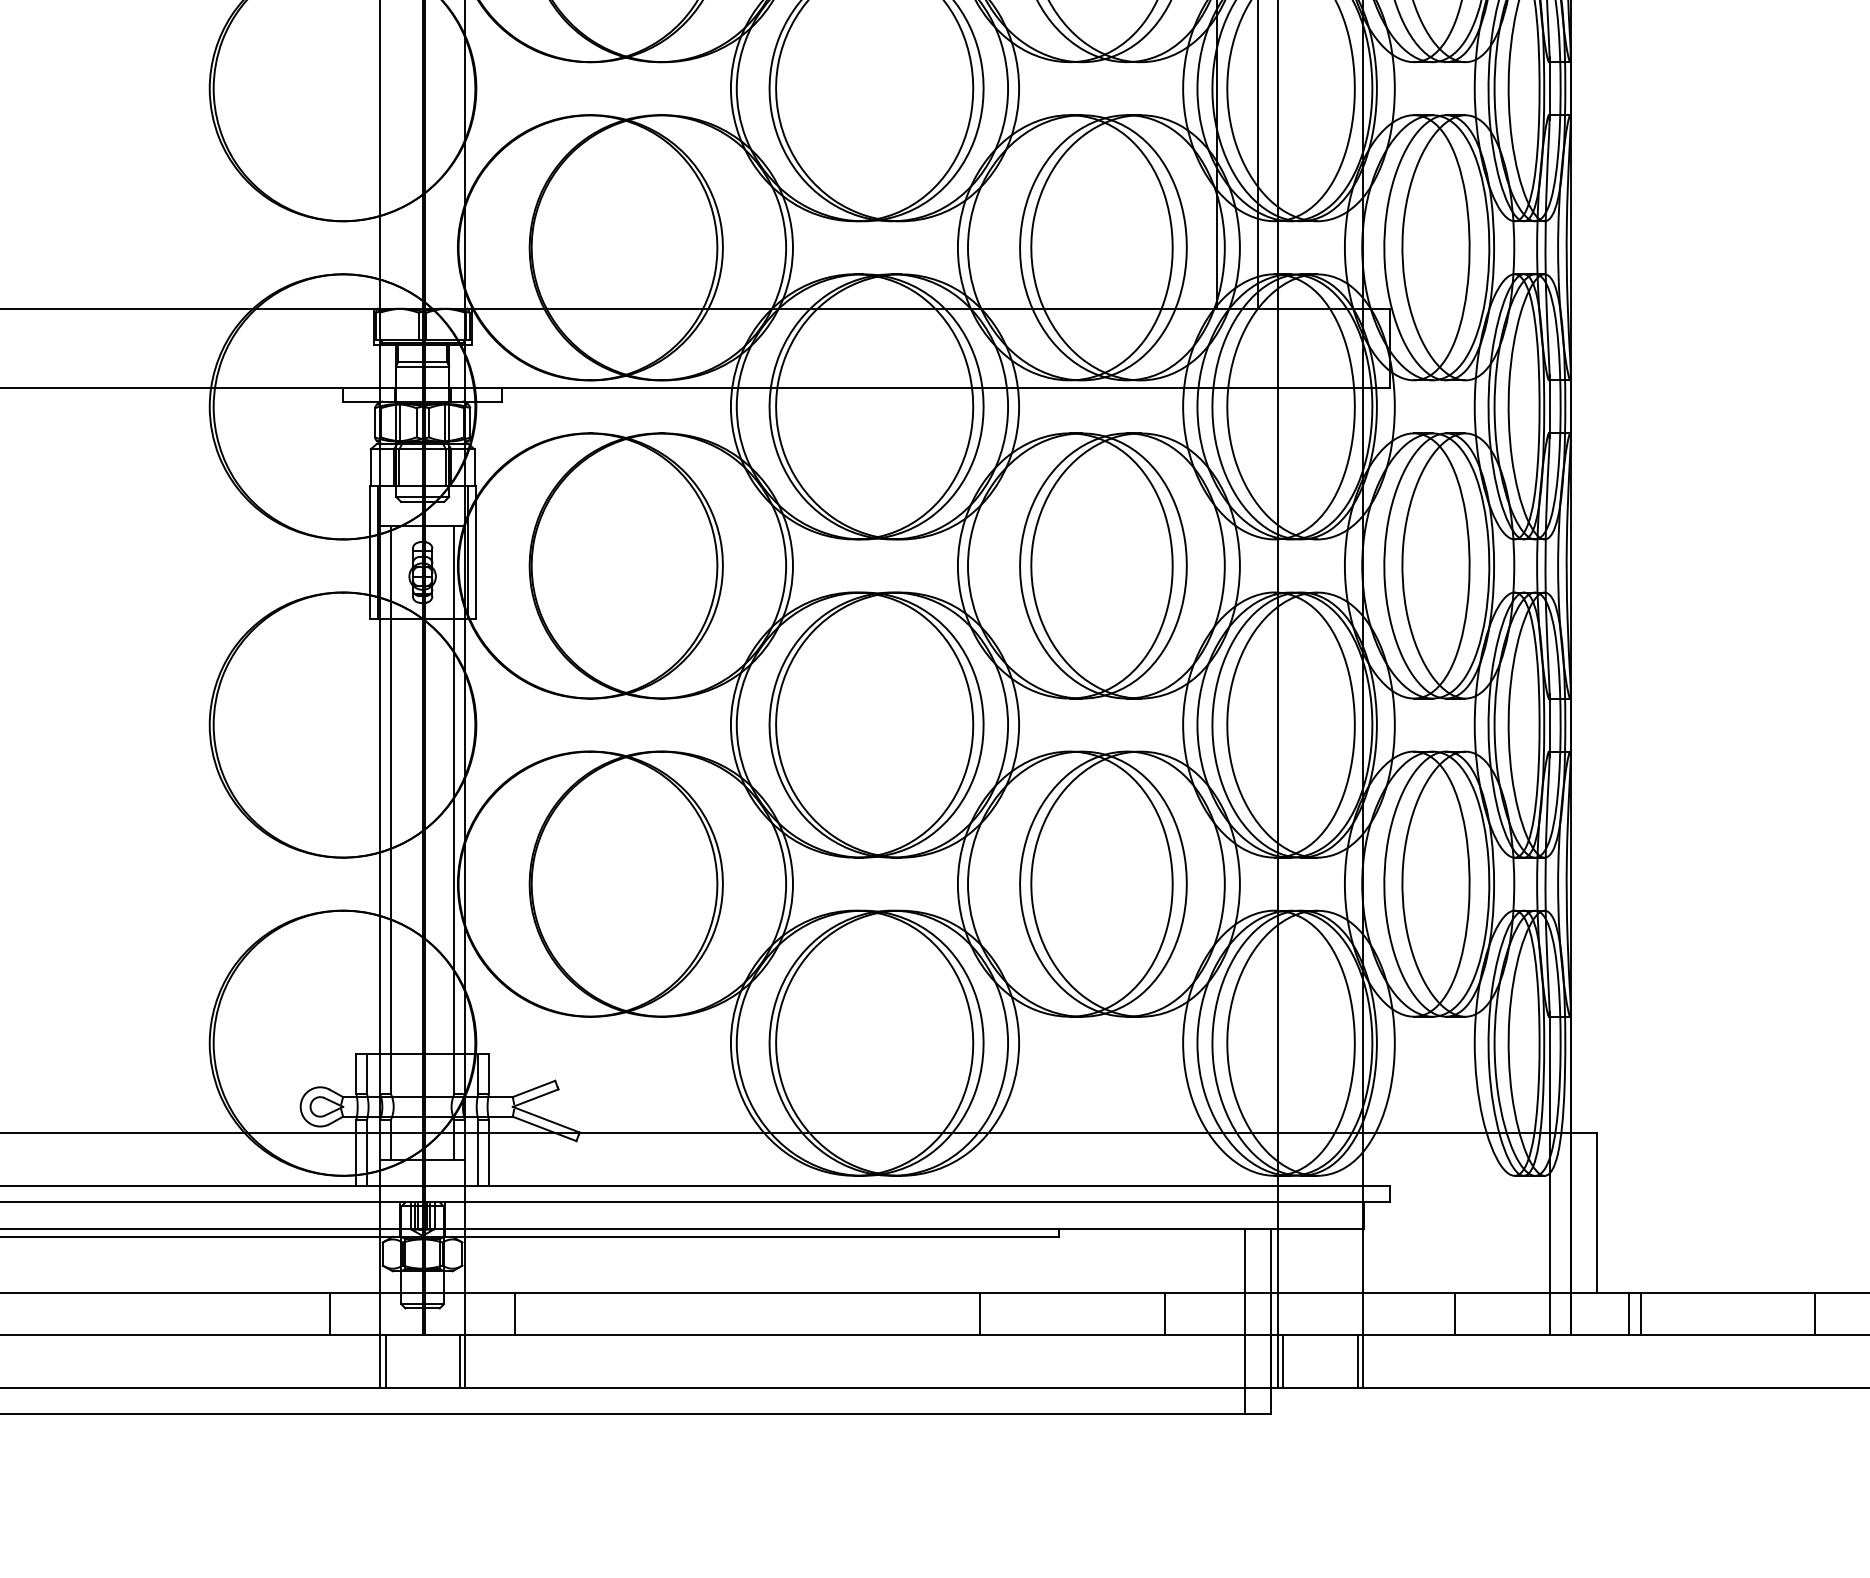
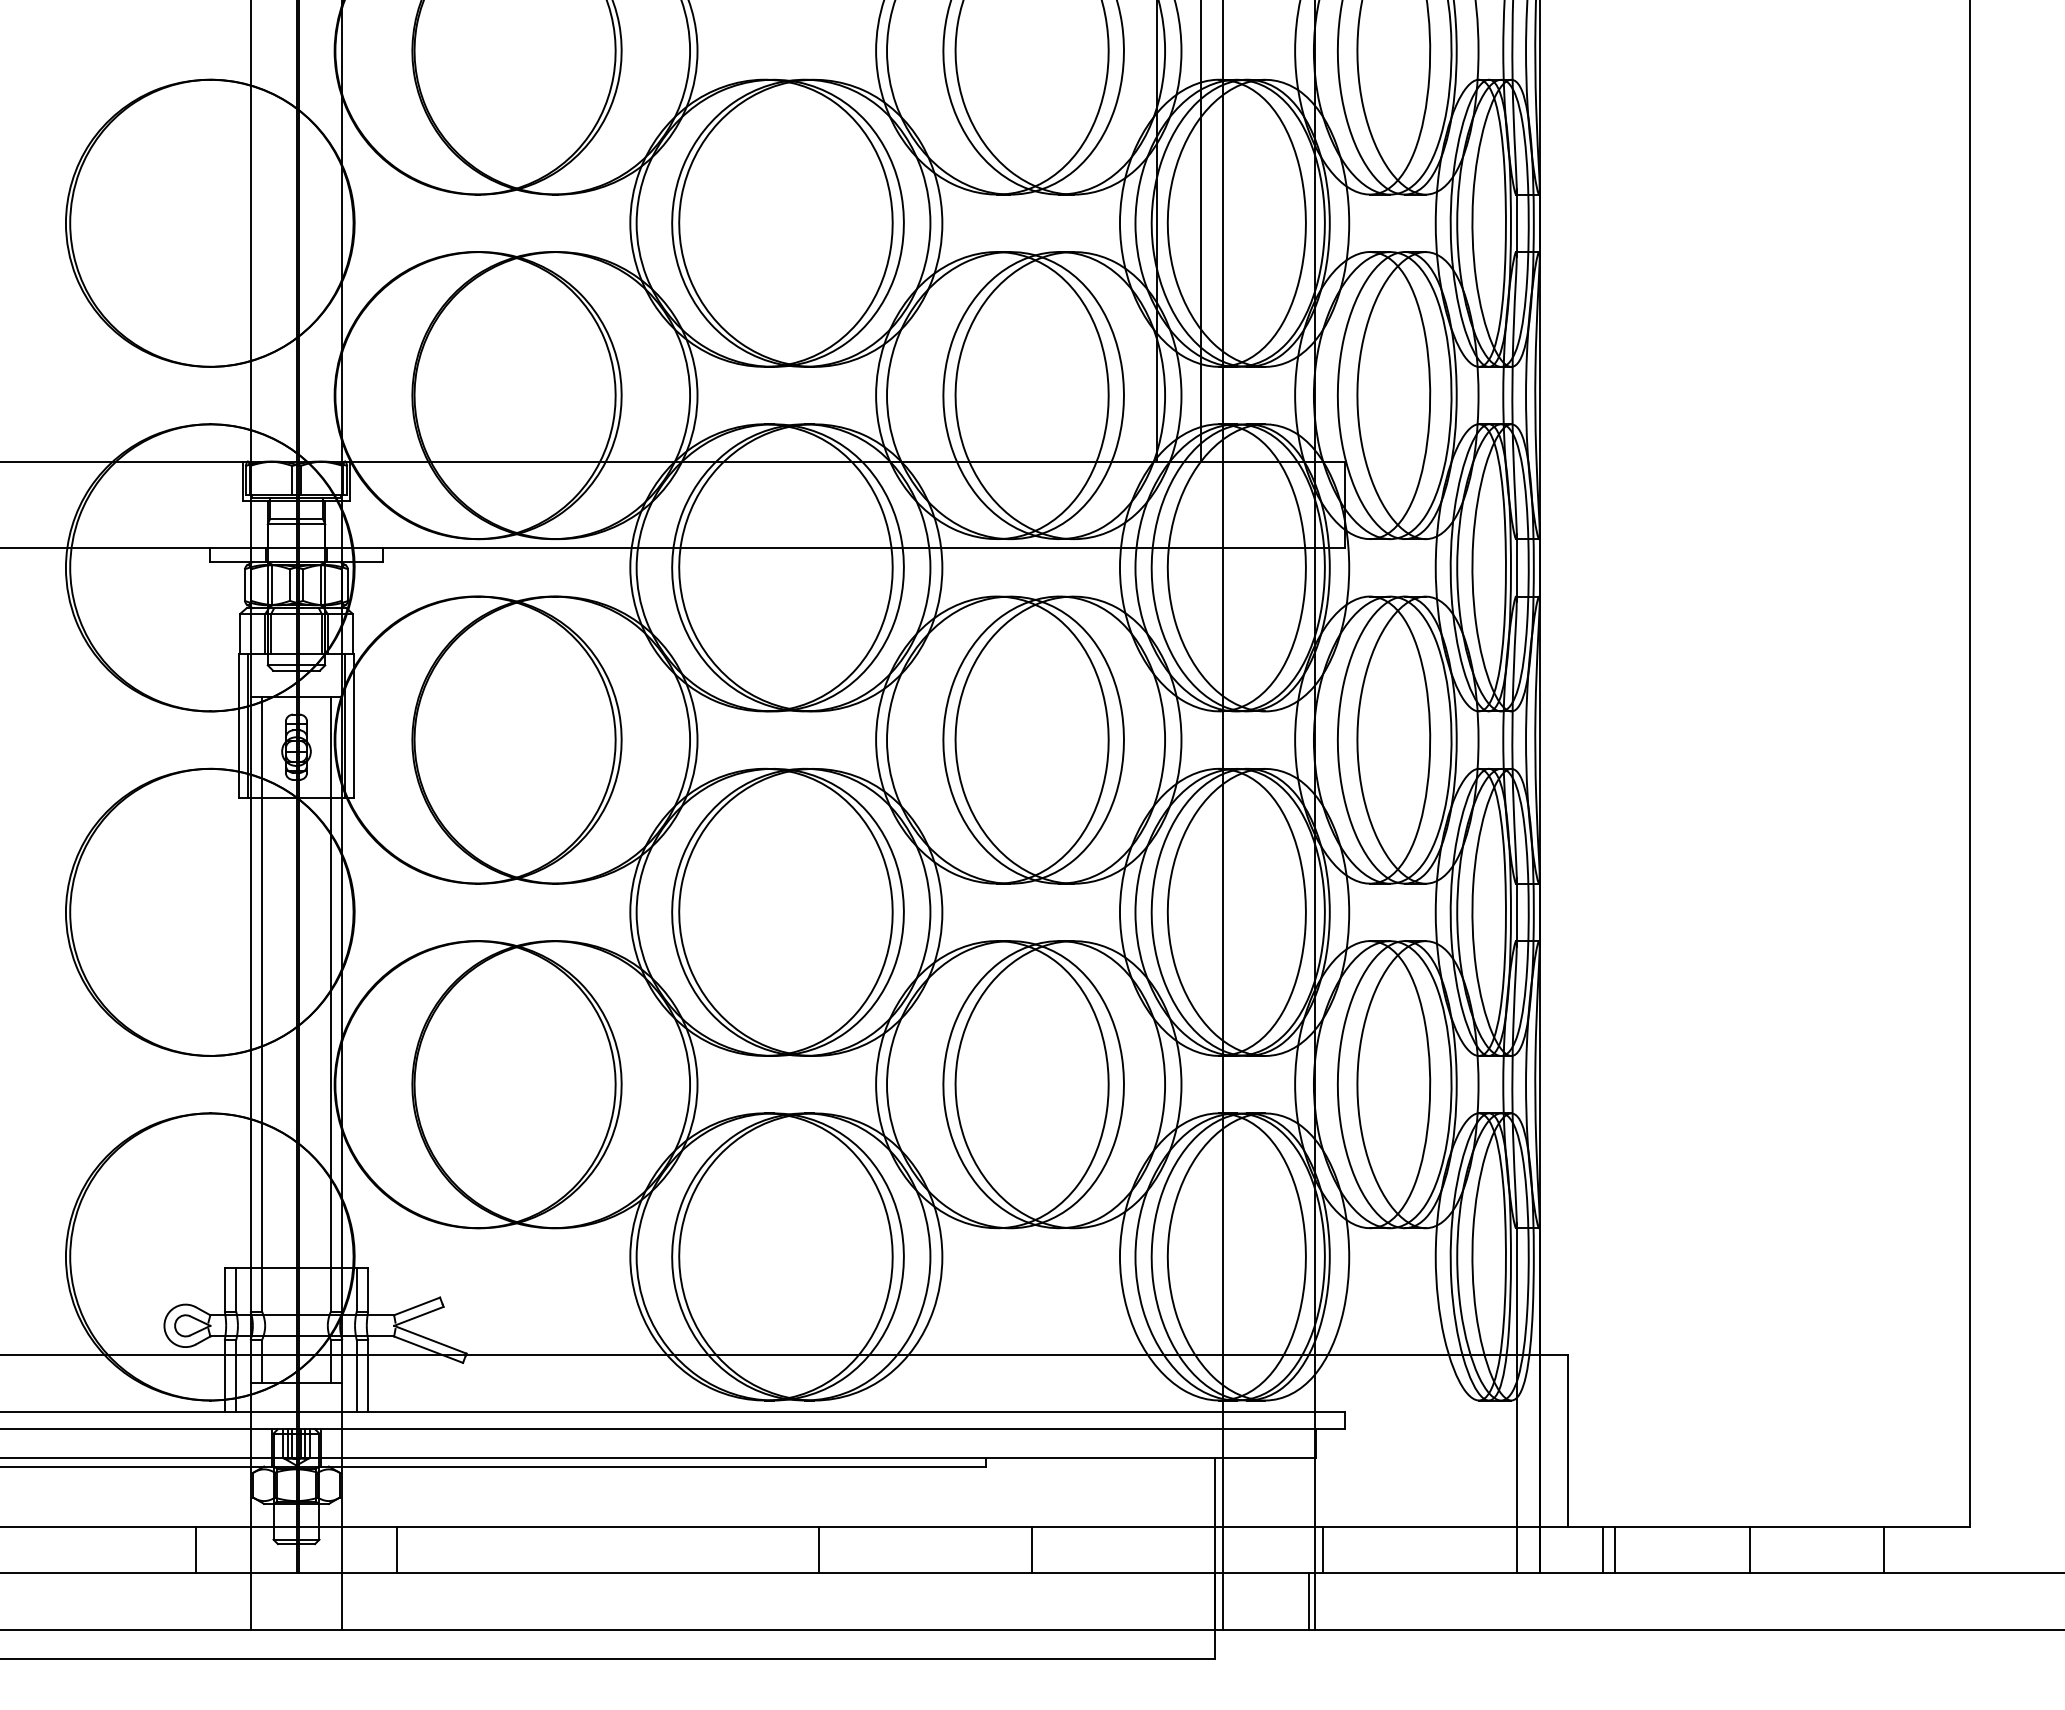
line: (979, 1313) -> (819, 1549), moved
line: (1165, 1313) -> (1032, 1549), moved
line: (1455, 1313) -> (1323, 1549), moved
line: (1814, 1313) -> (1749, 1549), moved
line: (1244, 1320) -> (1186, 1557), removed
line: (385, 1361) -> (256, 1601), removed
line: (459, 1361) -> (336, 1601), removed
line: (1283, 1361) -> (1228, 1601), removed

